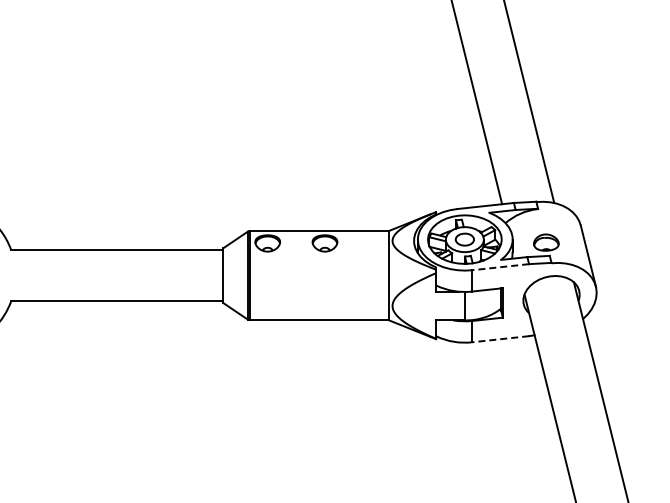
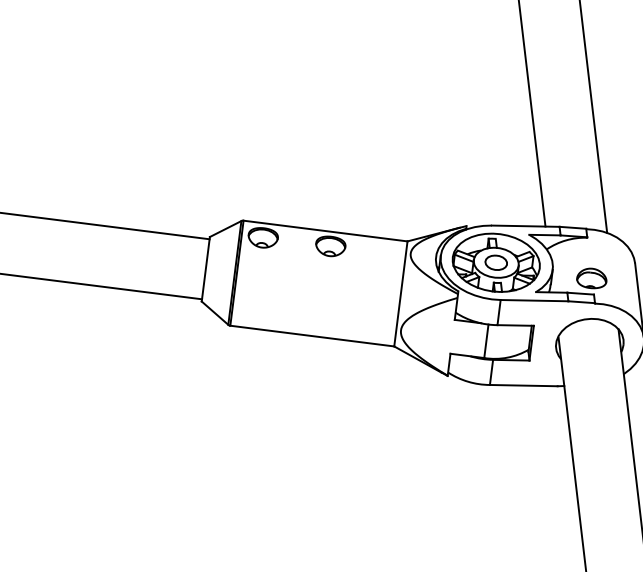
line: (500, 267) -> (534, 300), dashed -> solid
line: (500, 339) -> (523, 385), dashed -> solid

